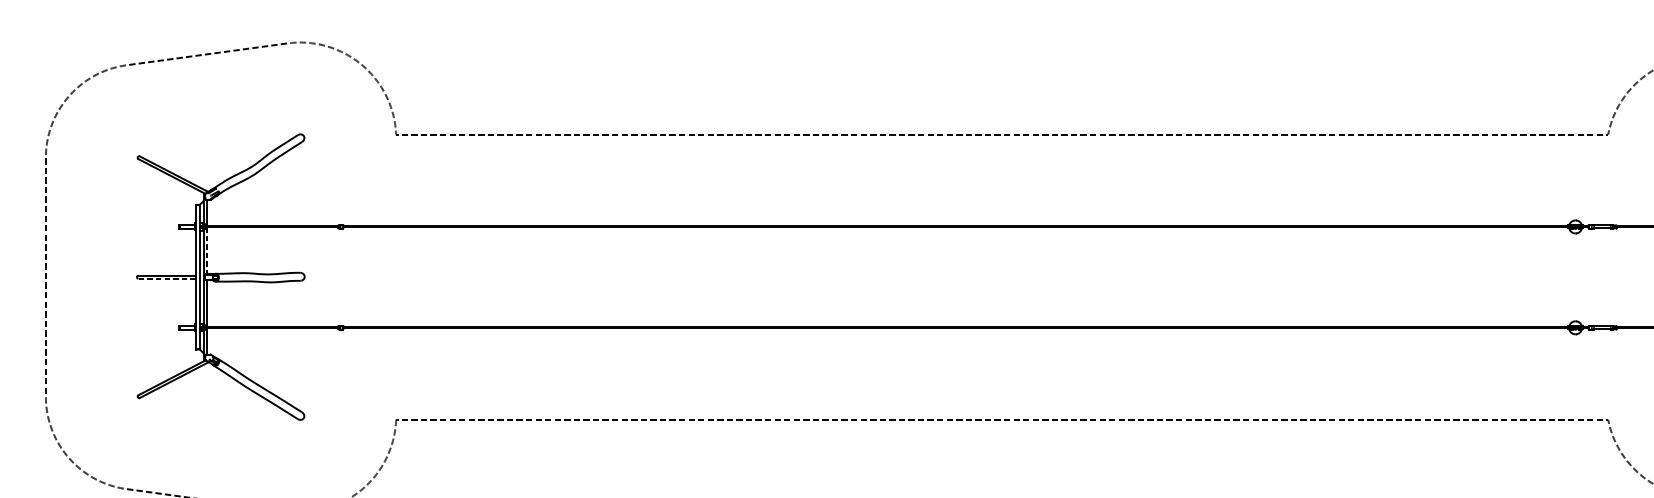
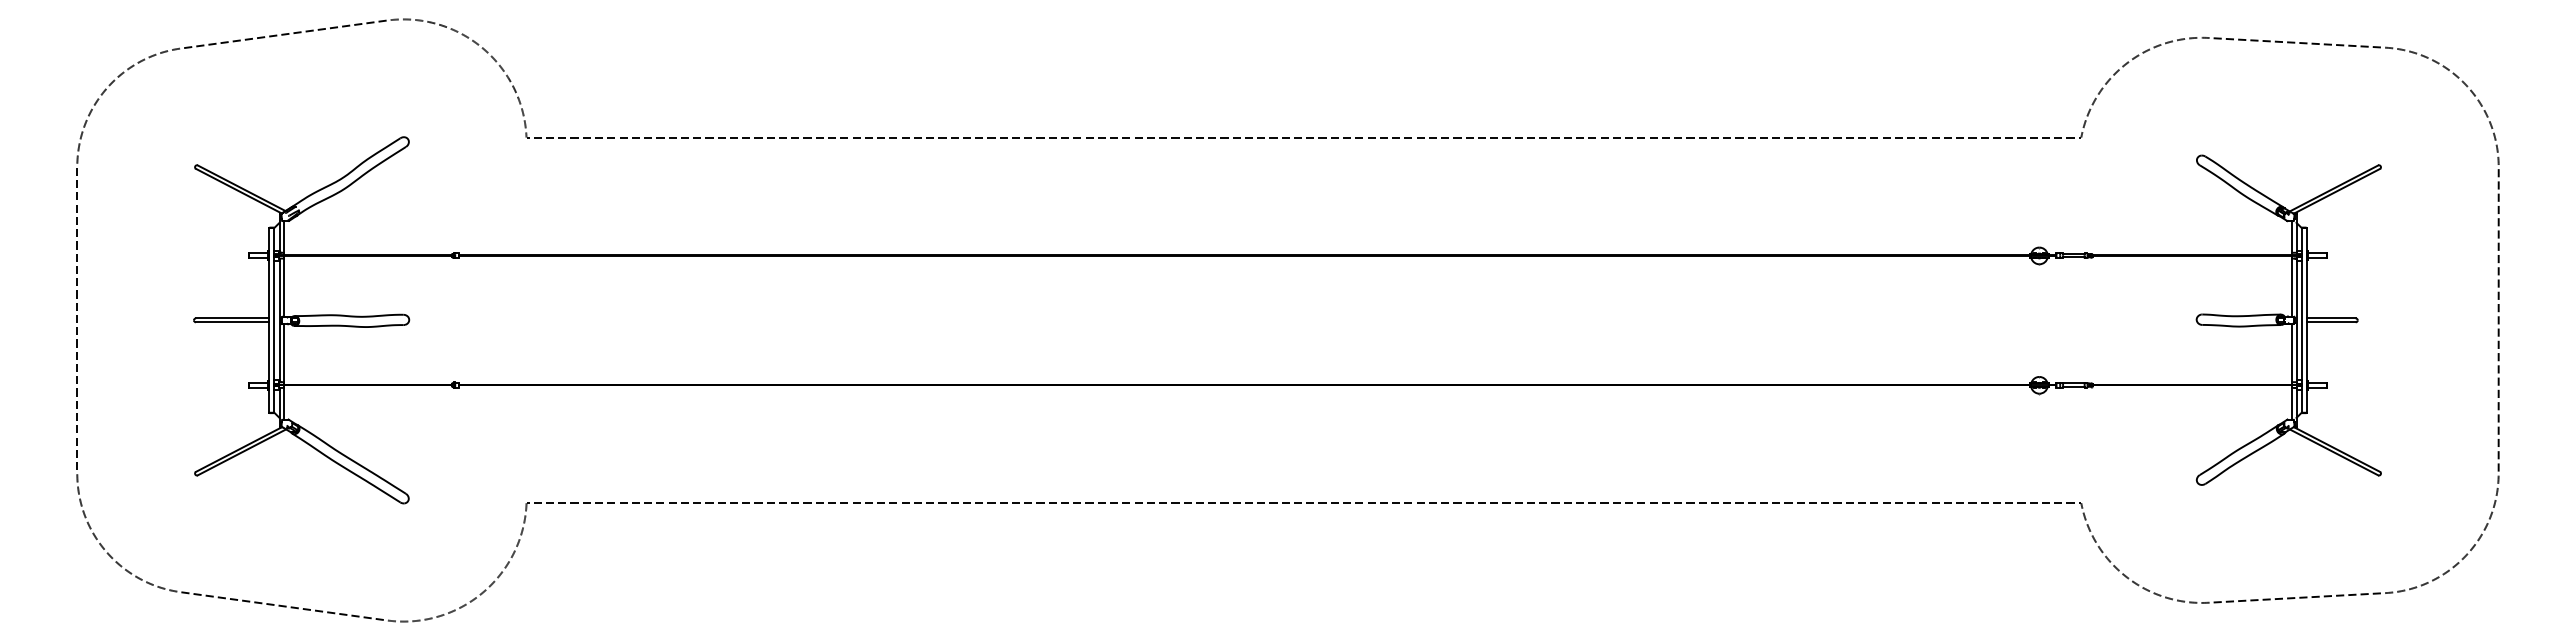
line: (207, 250) -> (284, 286), dashed -> solid
line: (166, 278) -> (232, 322), dashed -> solid

